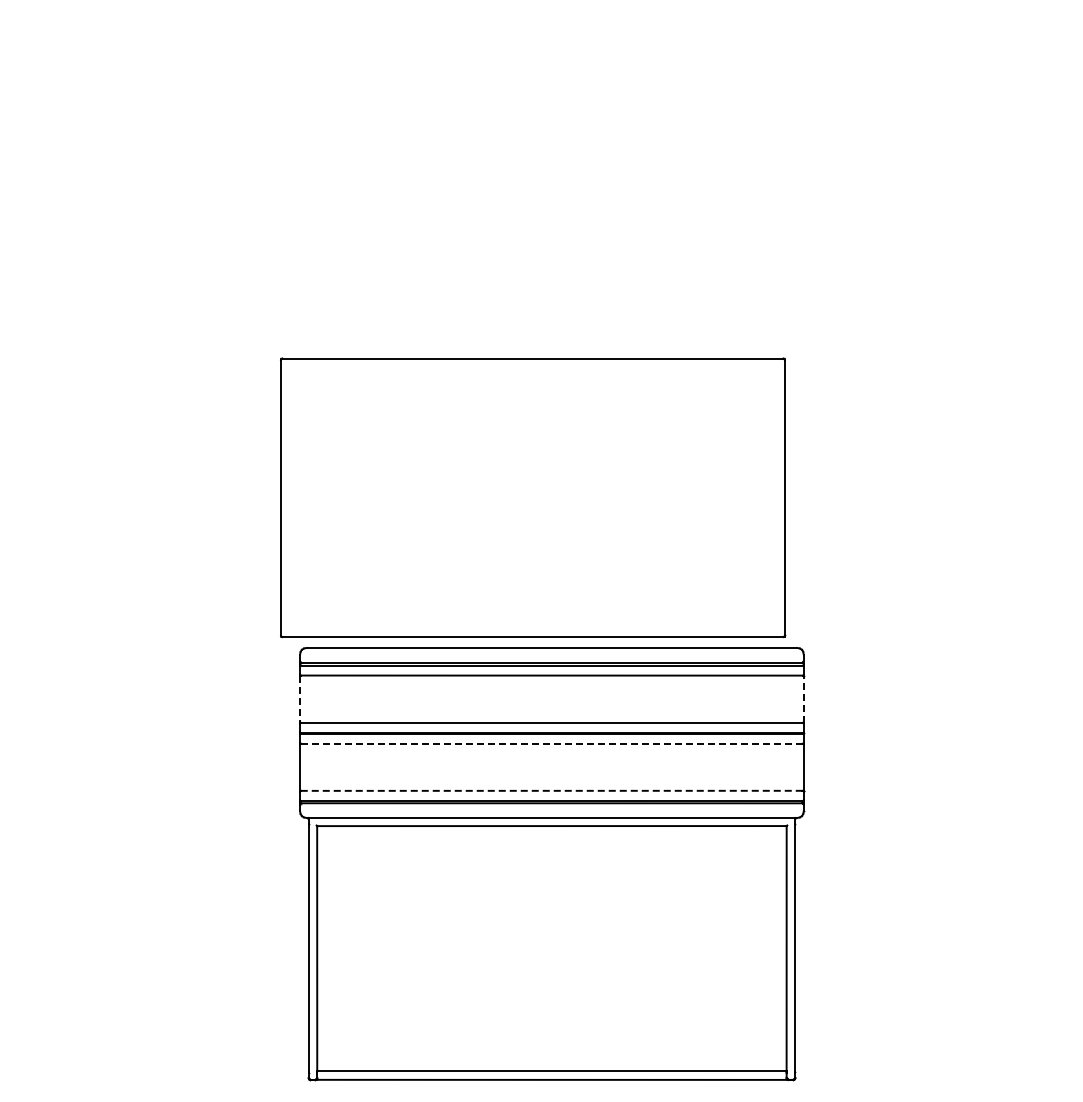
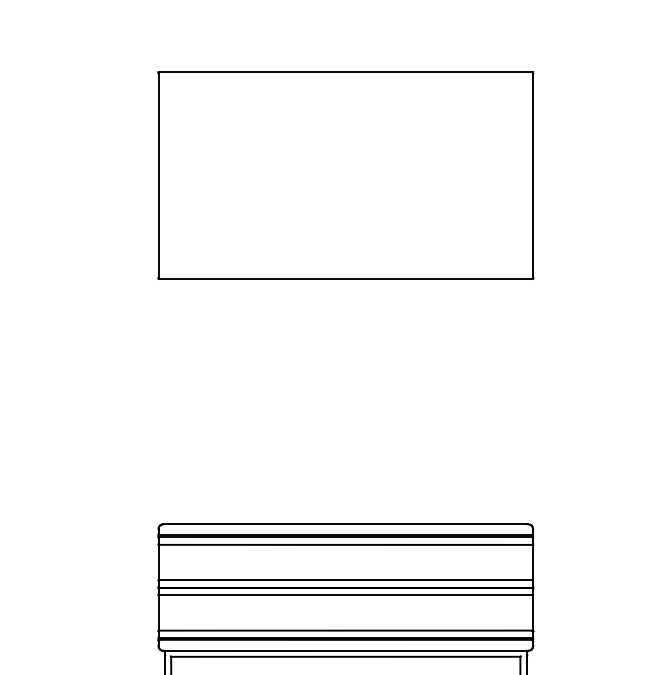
part: (533, 497) -> (346, 175), moved
line: (300, 699) -> (158, 562), dashed -> solid
line: (803, 699) -> (532, 562), dashed -> solid
line: (551, 743) -> (345, 595), dashed -> solid
line: (551, 790) -> (345, 630), dashed -> solid

